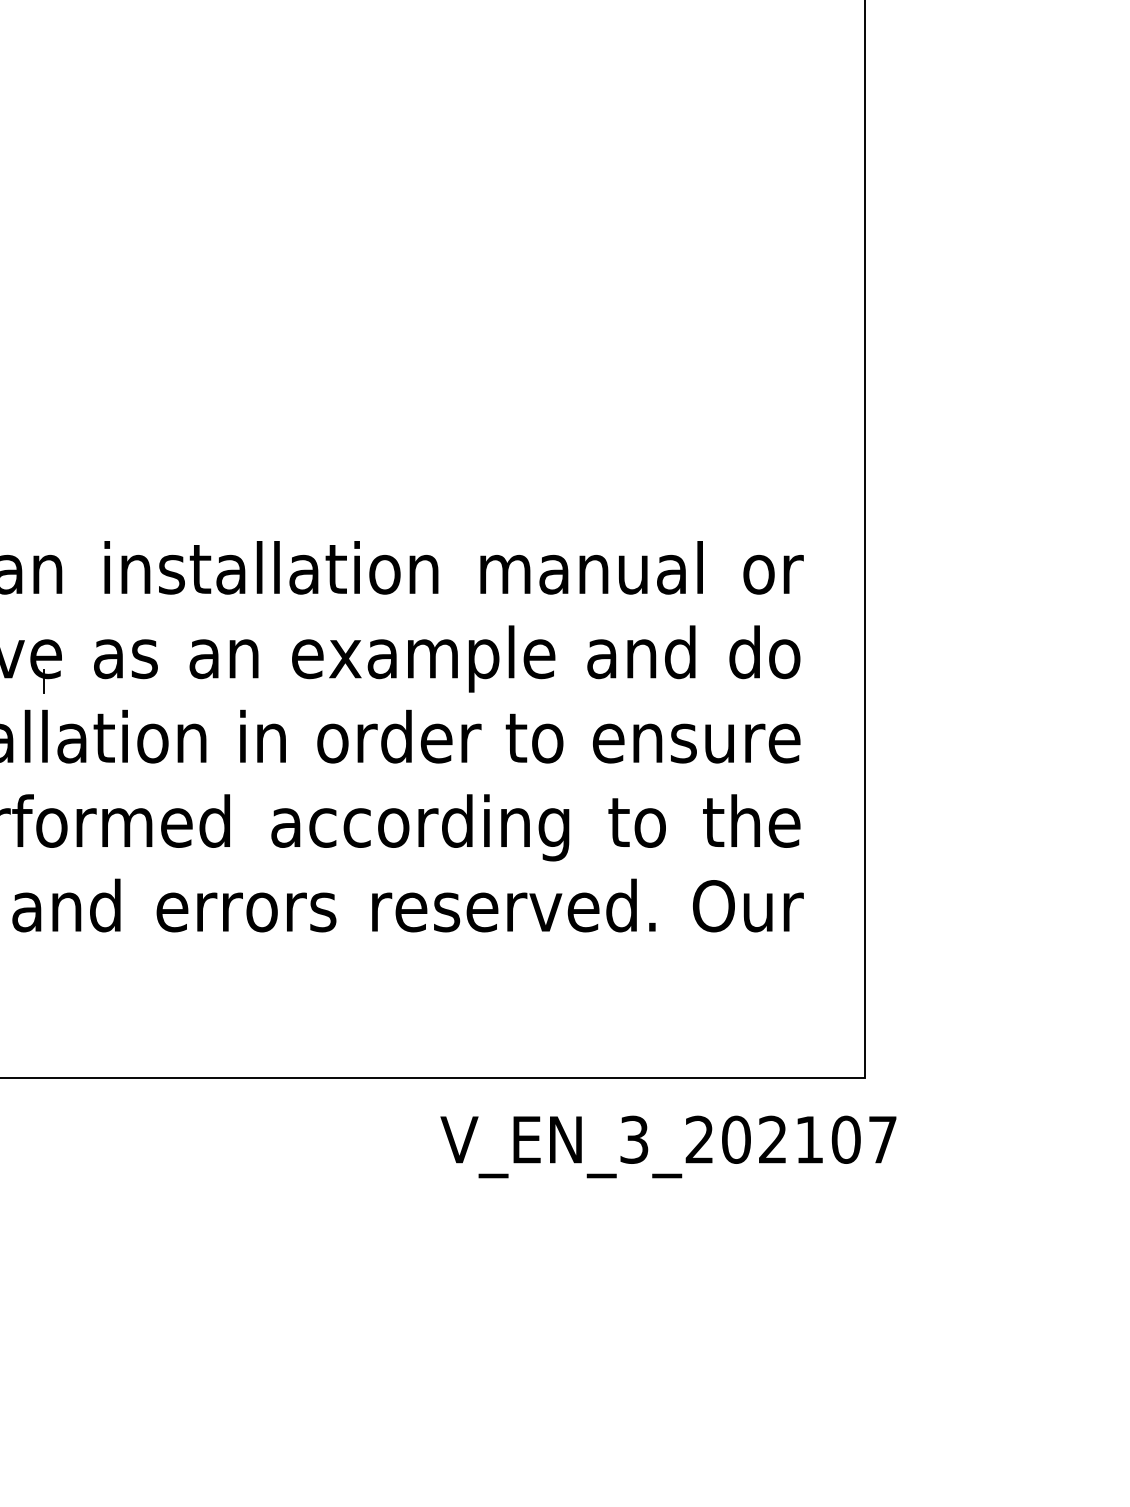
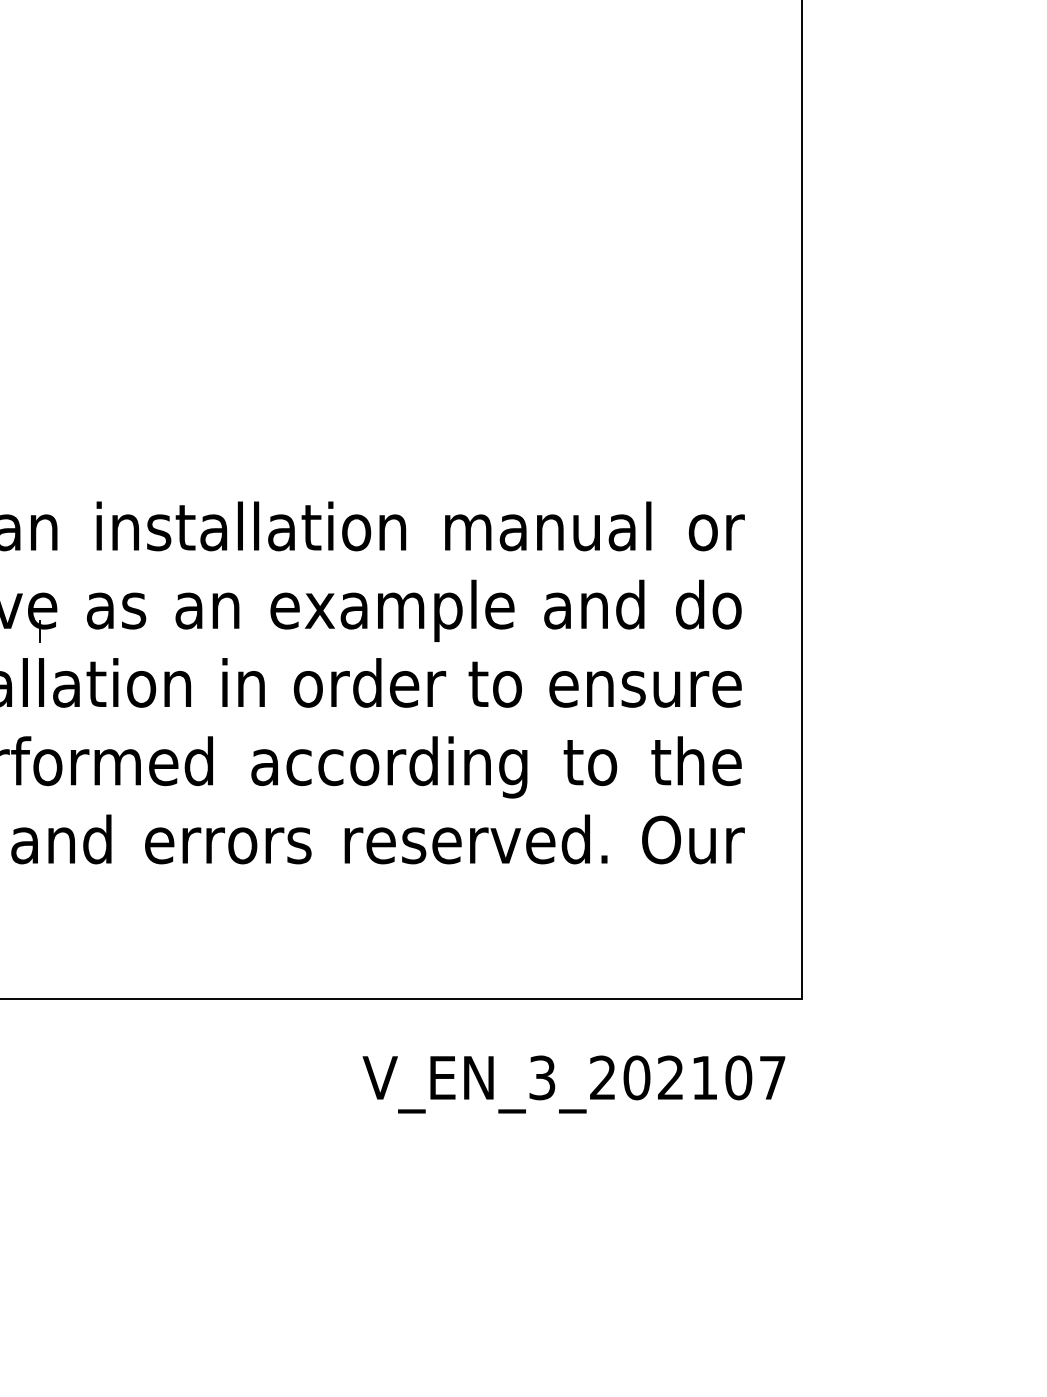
text: (668, 1146) -> (574, 1084), moved

